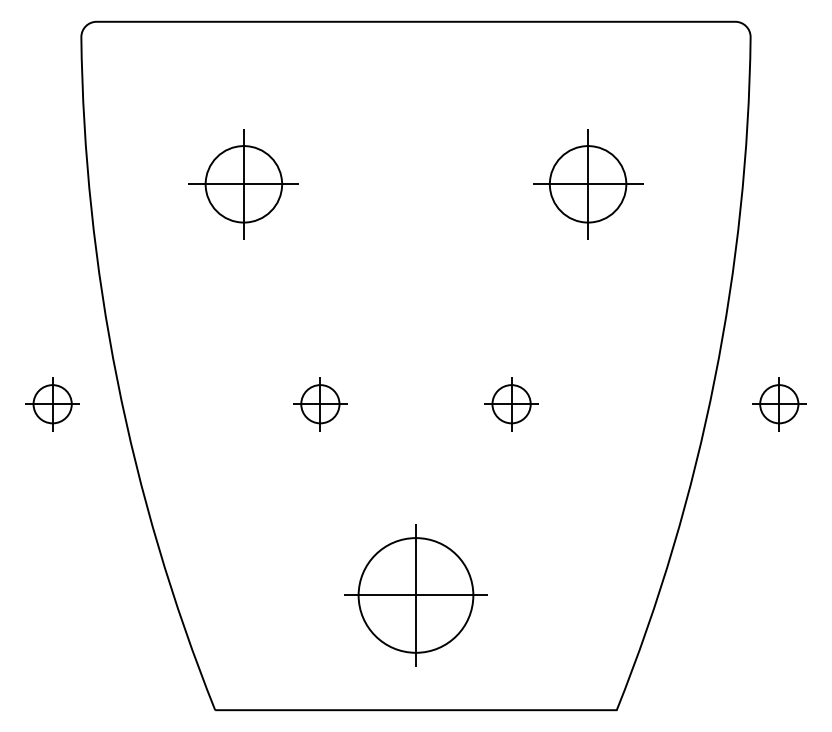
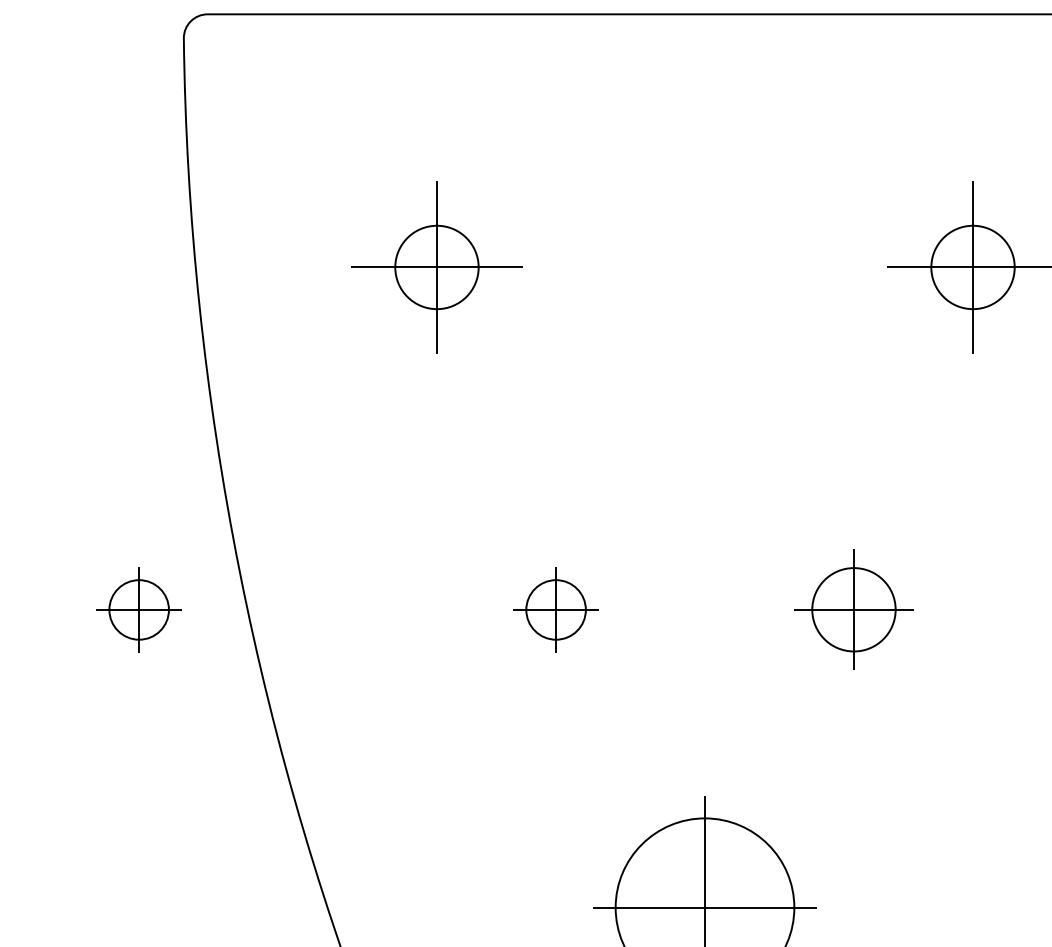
circle: (243, 184) -> (436, 267), size x0.7
circle: (587, 184) -> (972, 267), size x0.7
part: (511, 404) -> (853, 610), size x1.4

